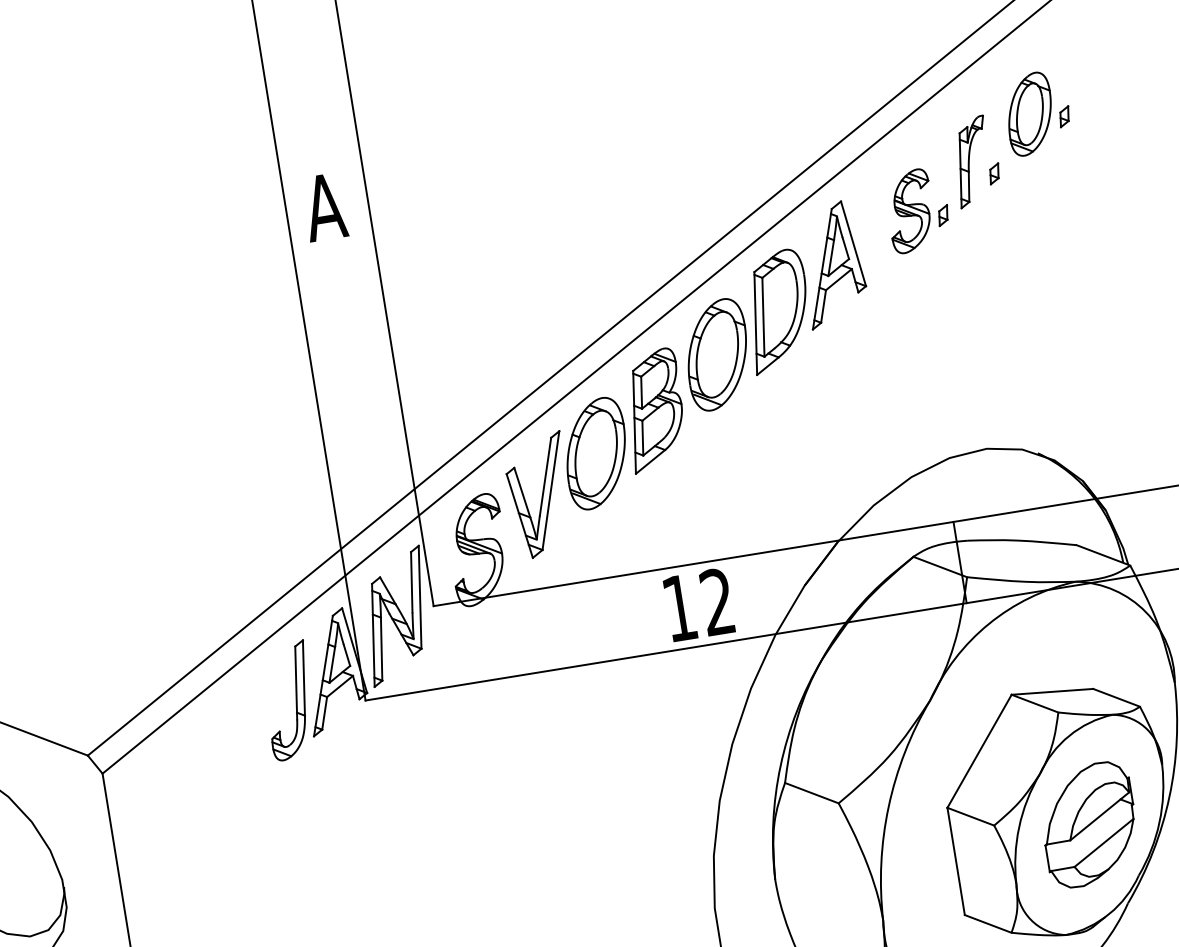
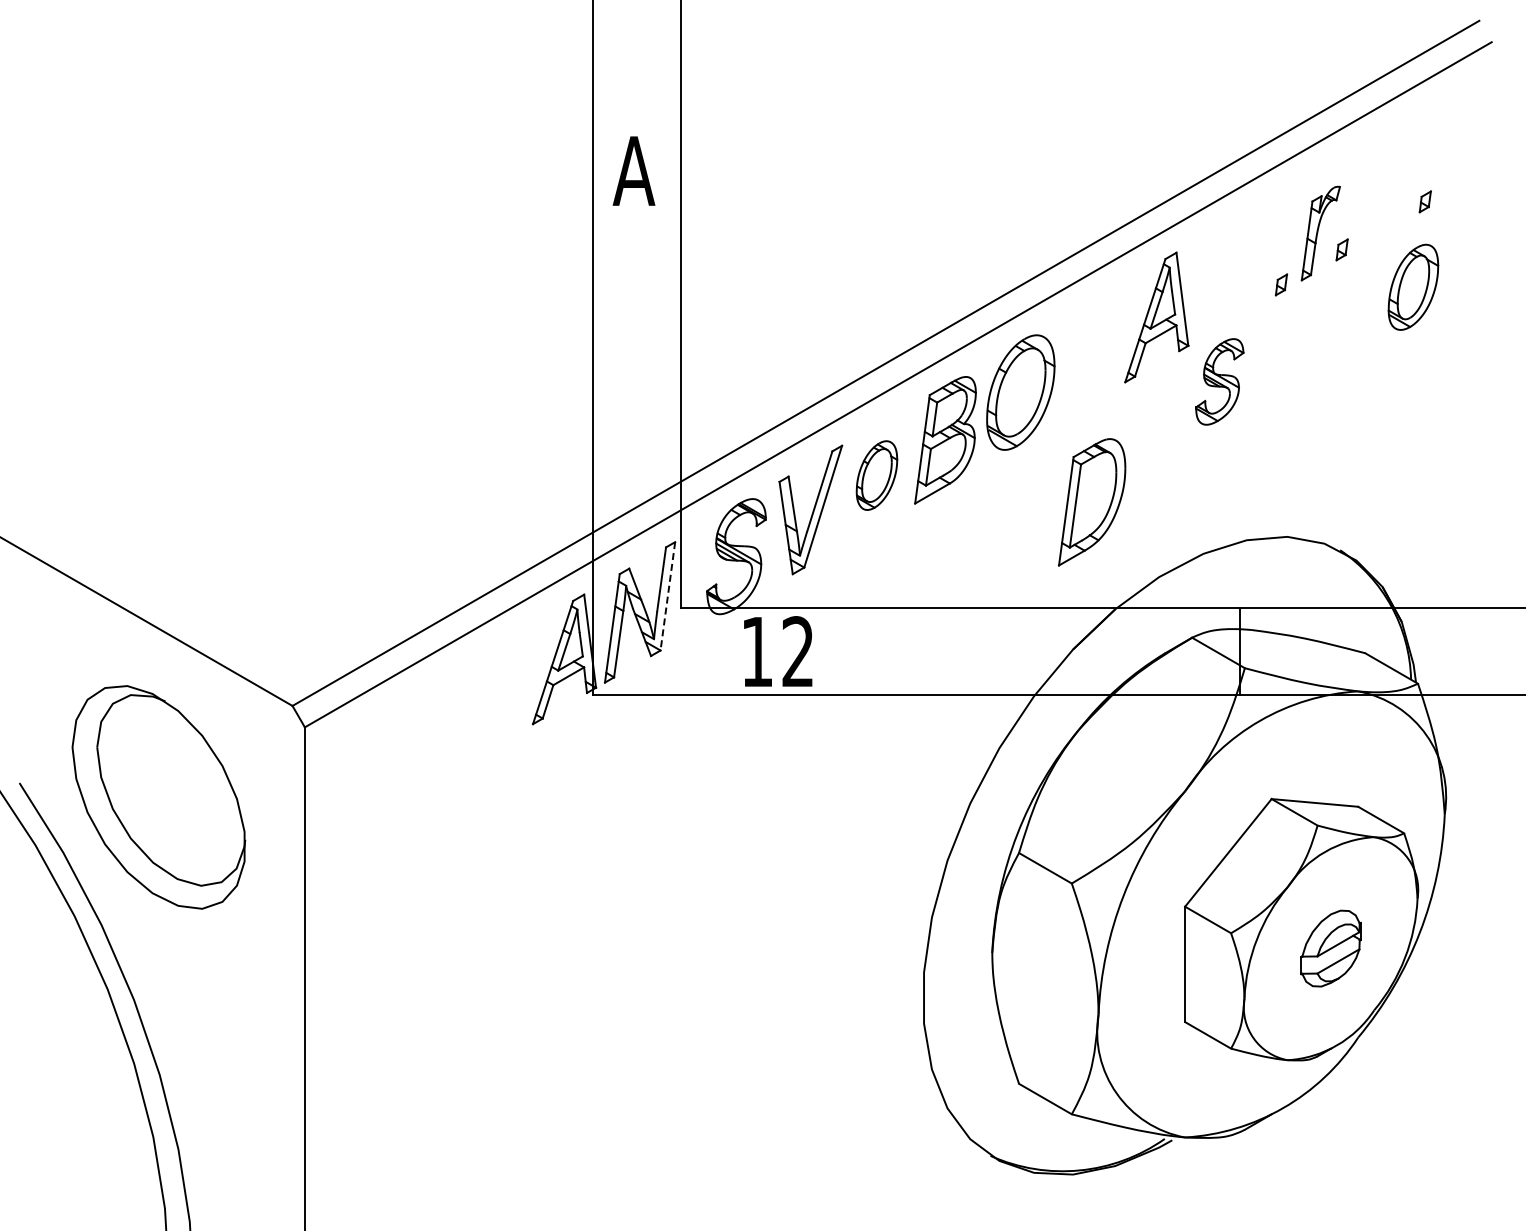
part: (1029, 113) -> (1413, 286), moved
part: (910, 210) -> (1219, 381), moved
part: (778, 311) -> (1092, 502), moved
part: (595, 453) -> (876, 475), size x0.6
line: (419, 597) -> (667, 596), solid -> dashed
text: (699, 604) -> (778, 651), moved
part: (295, 701) -> (519, 684), removed
part: (1088, 824) -> (1330, 948), size x0.6

